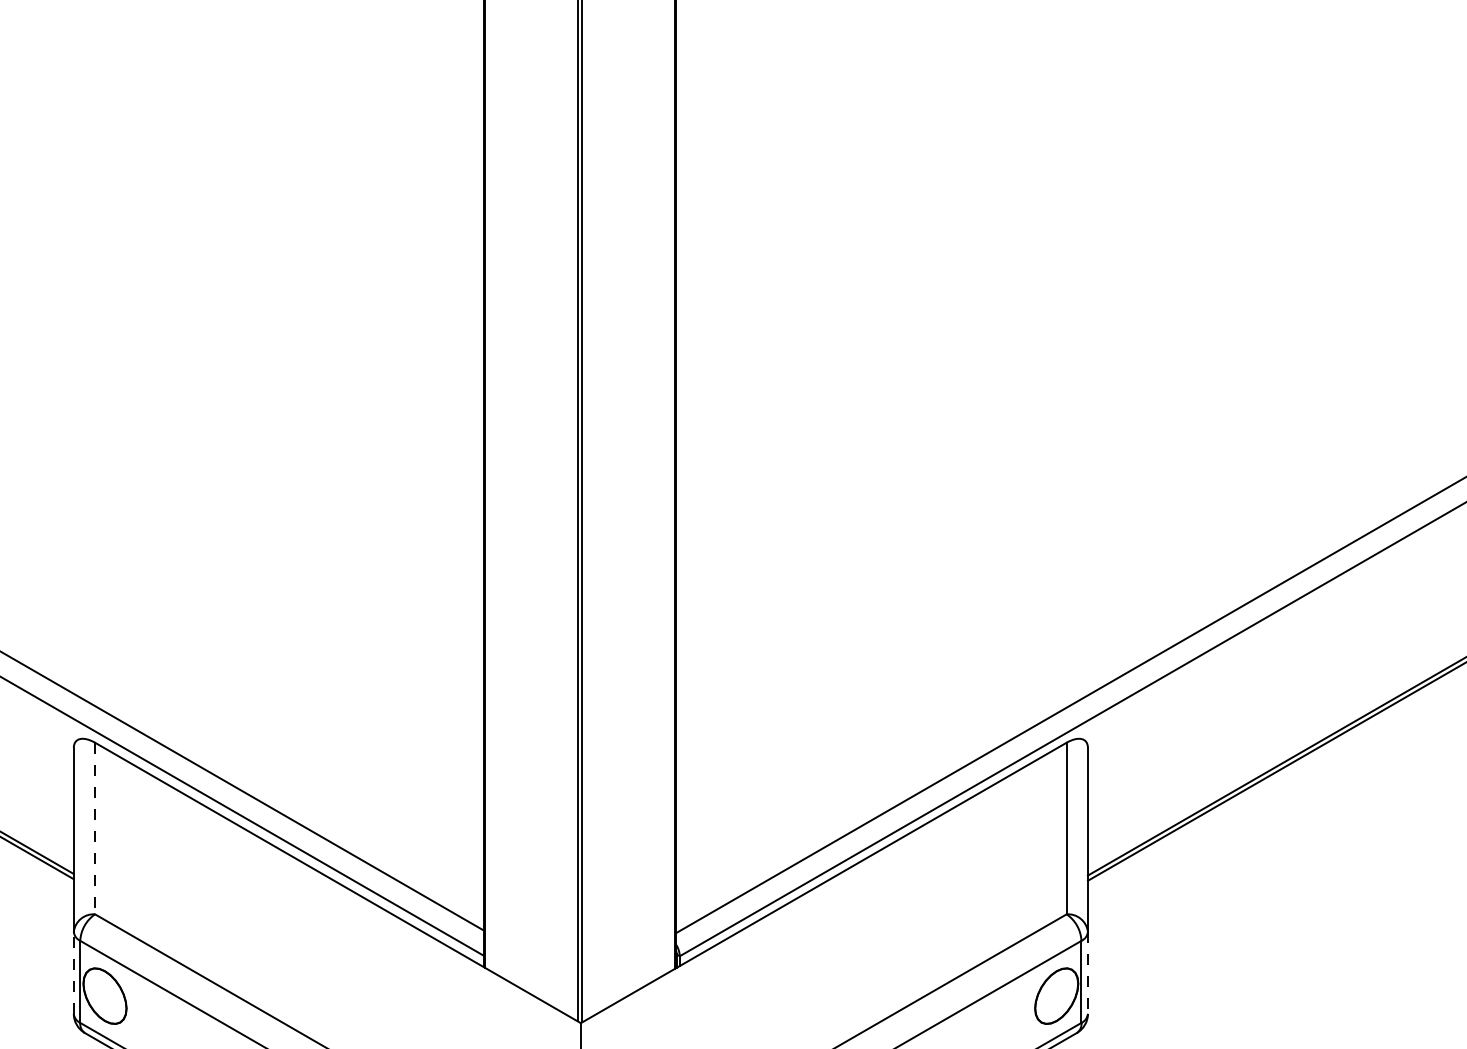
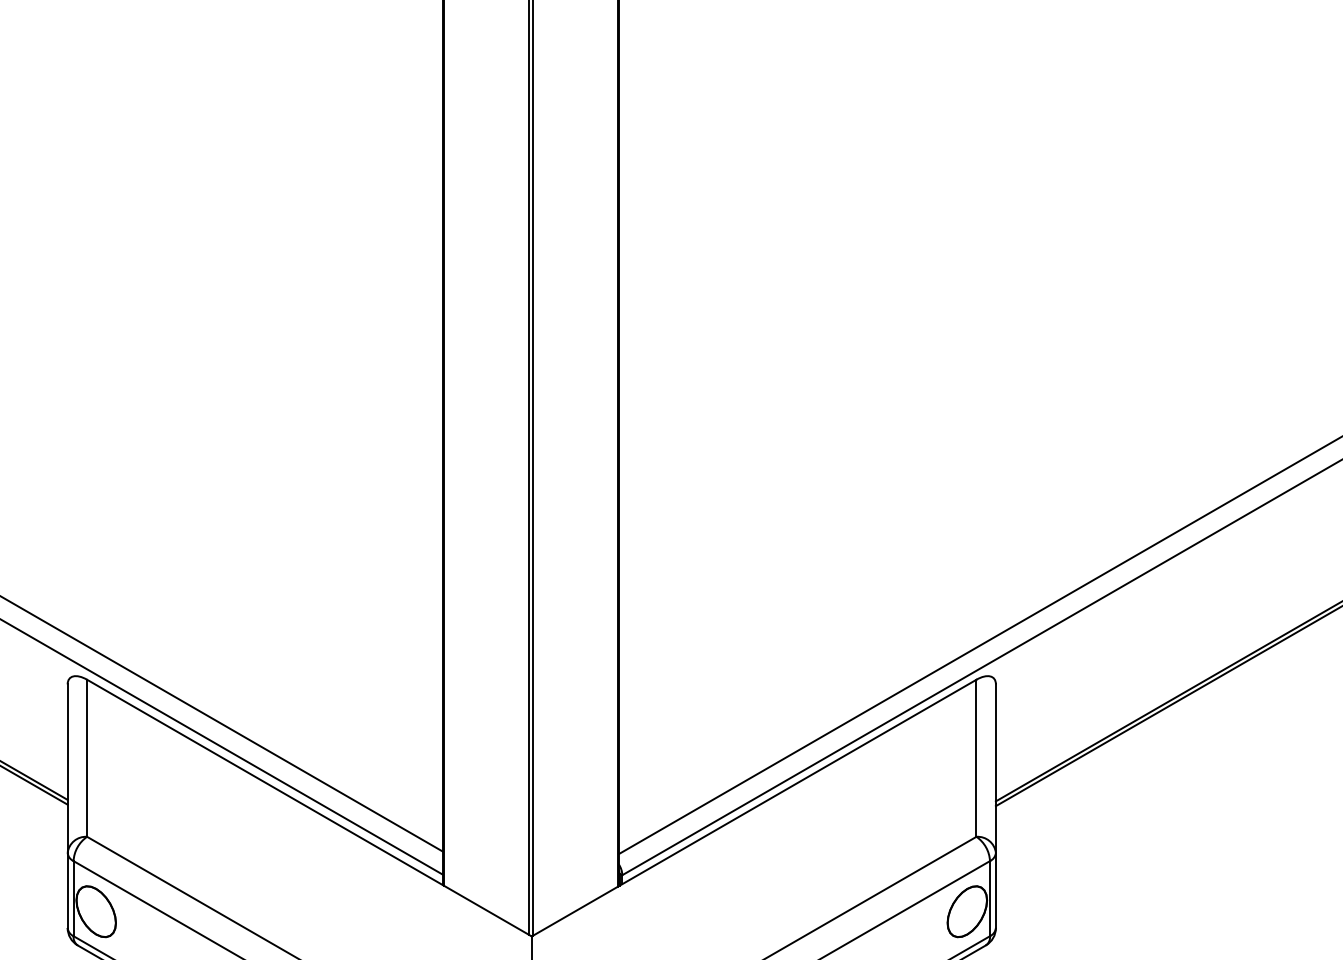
line: (95, 828) -> (87, 758), dashed -> solid
line: (73, 972) -> (67, 890), dashed -> solid
line: (1087, 972) -> (995, 890), dashed -> solid

